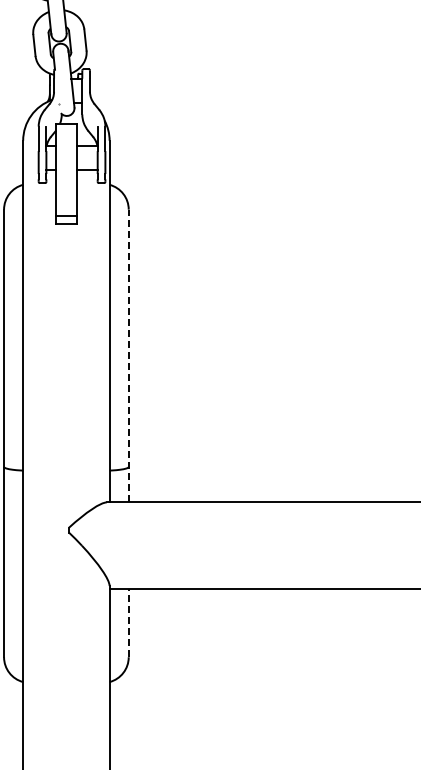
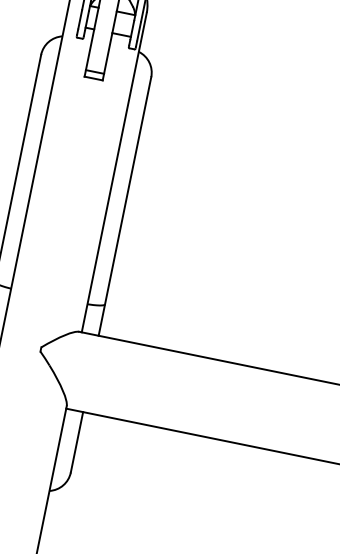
line: (128, 355) -> (124, 205), dashed -> solid
line: (128, 622) -> (76, 441), dashed -> solid

